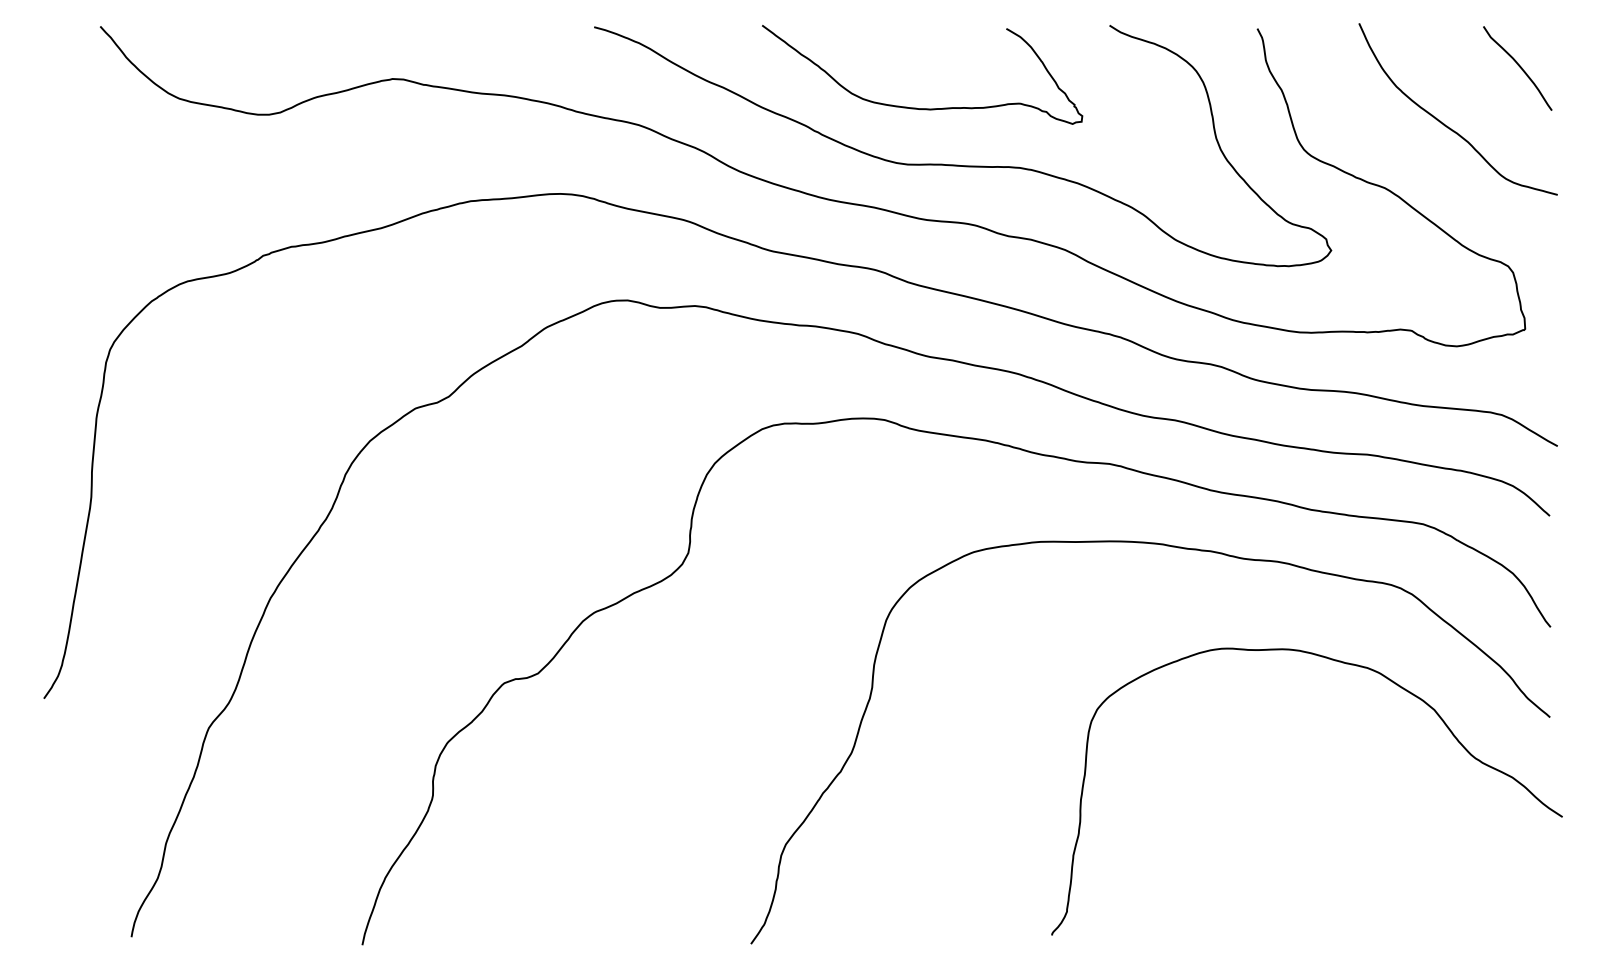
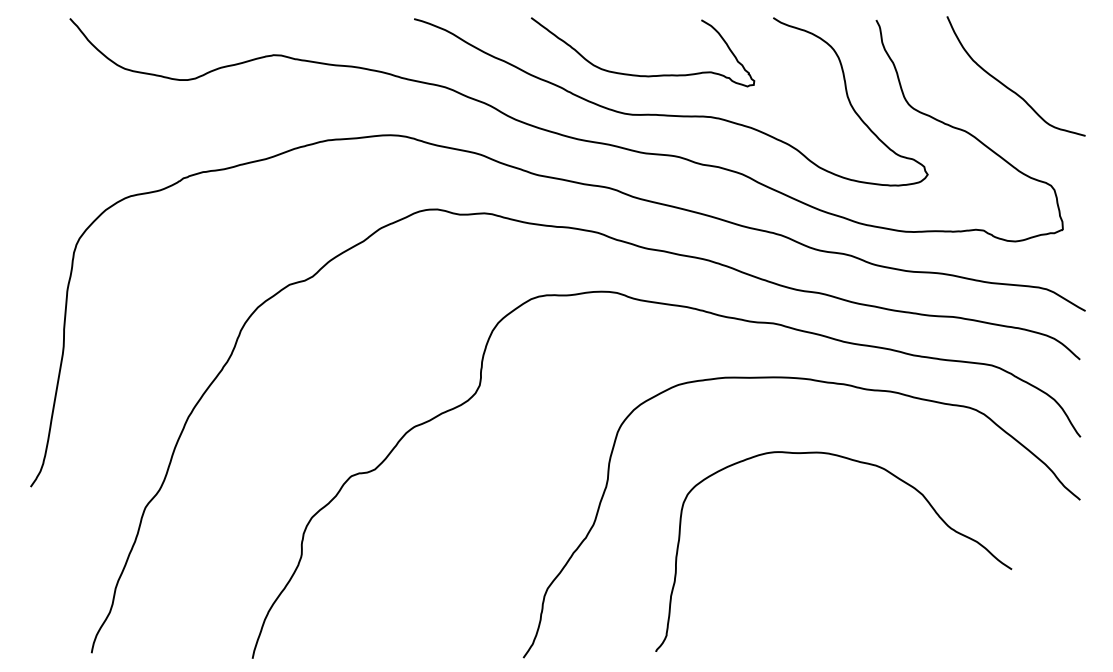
curve: (1518, 68) -> (1058, 47), removed
curve: (1340, 663) -> (857, 462), moved

